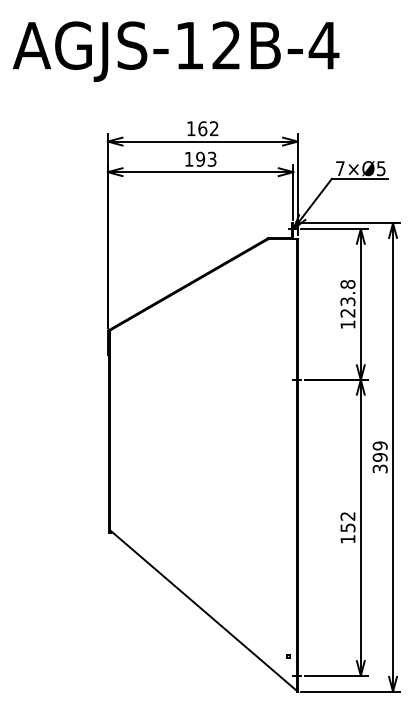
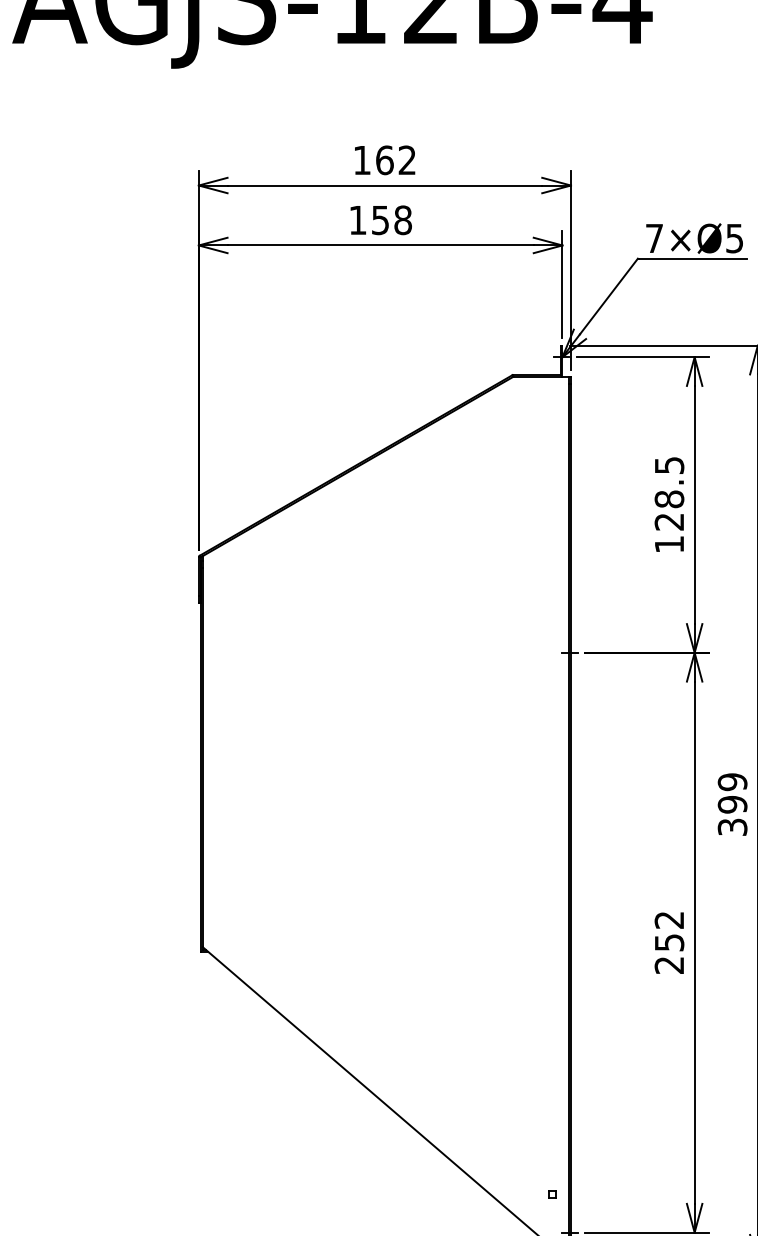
text: (206, 158) -> (392, 218), 193 -> 158
text: (347, 293) -> (668, 483), 123.8 -> 128.5
text: (347, 539) -> (668, 965), 152 -> 252

